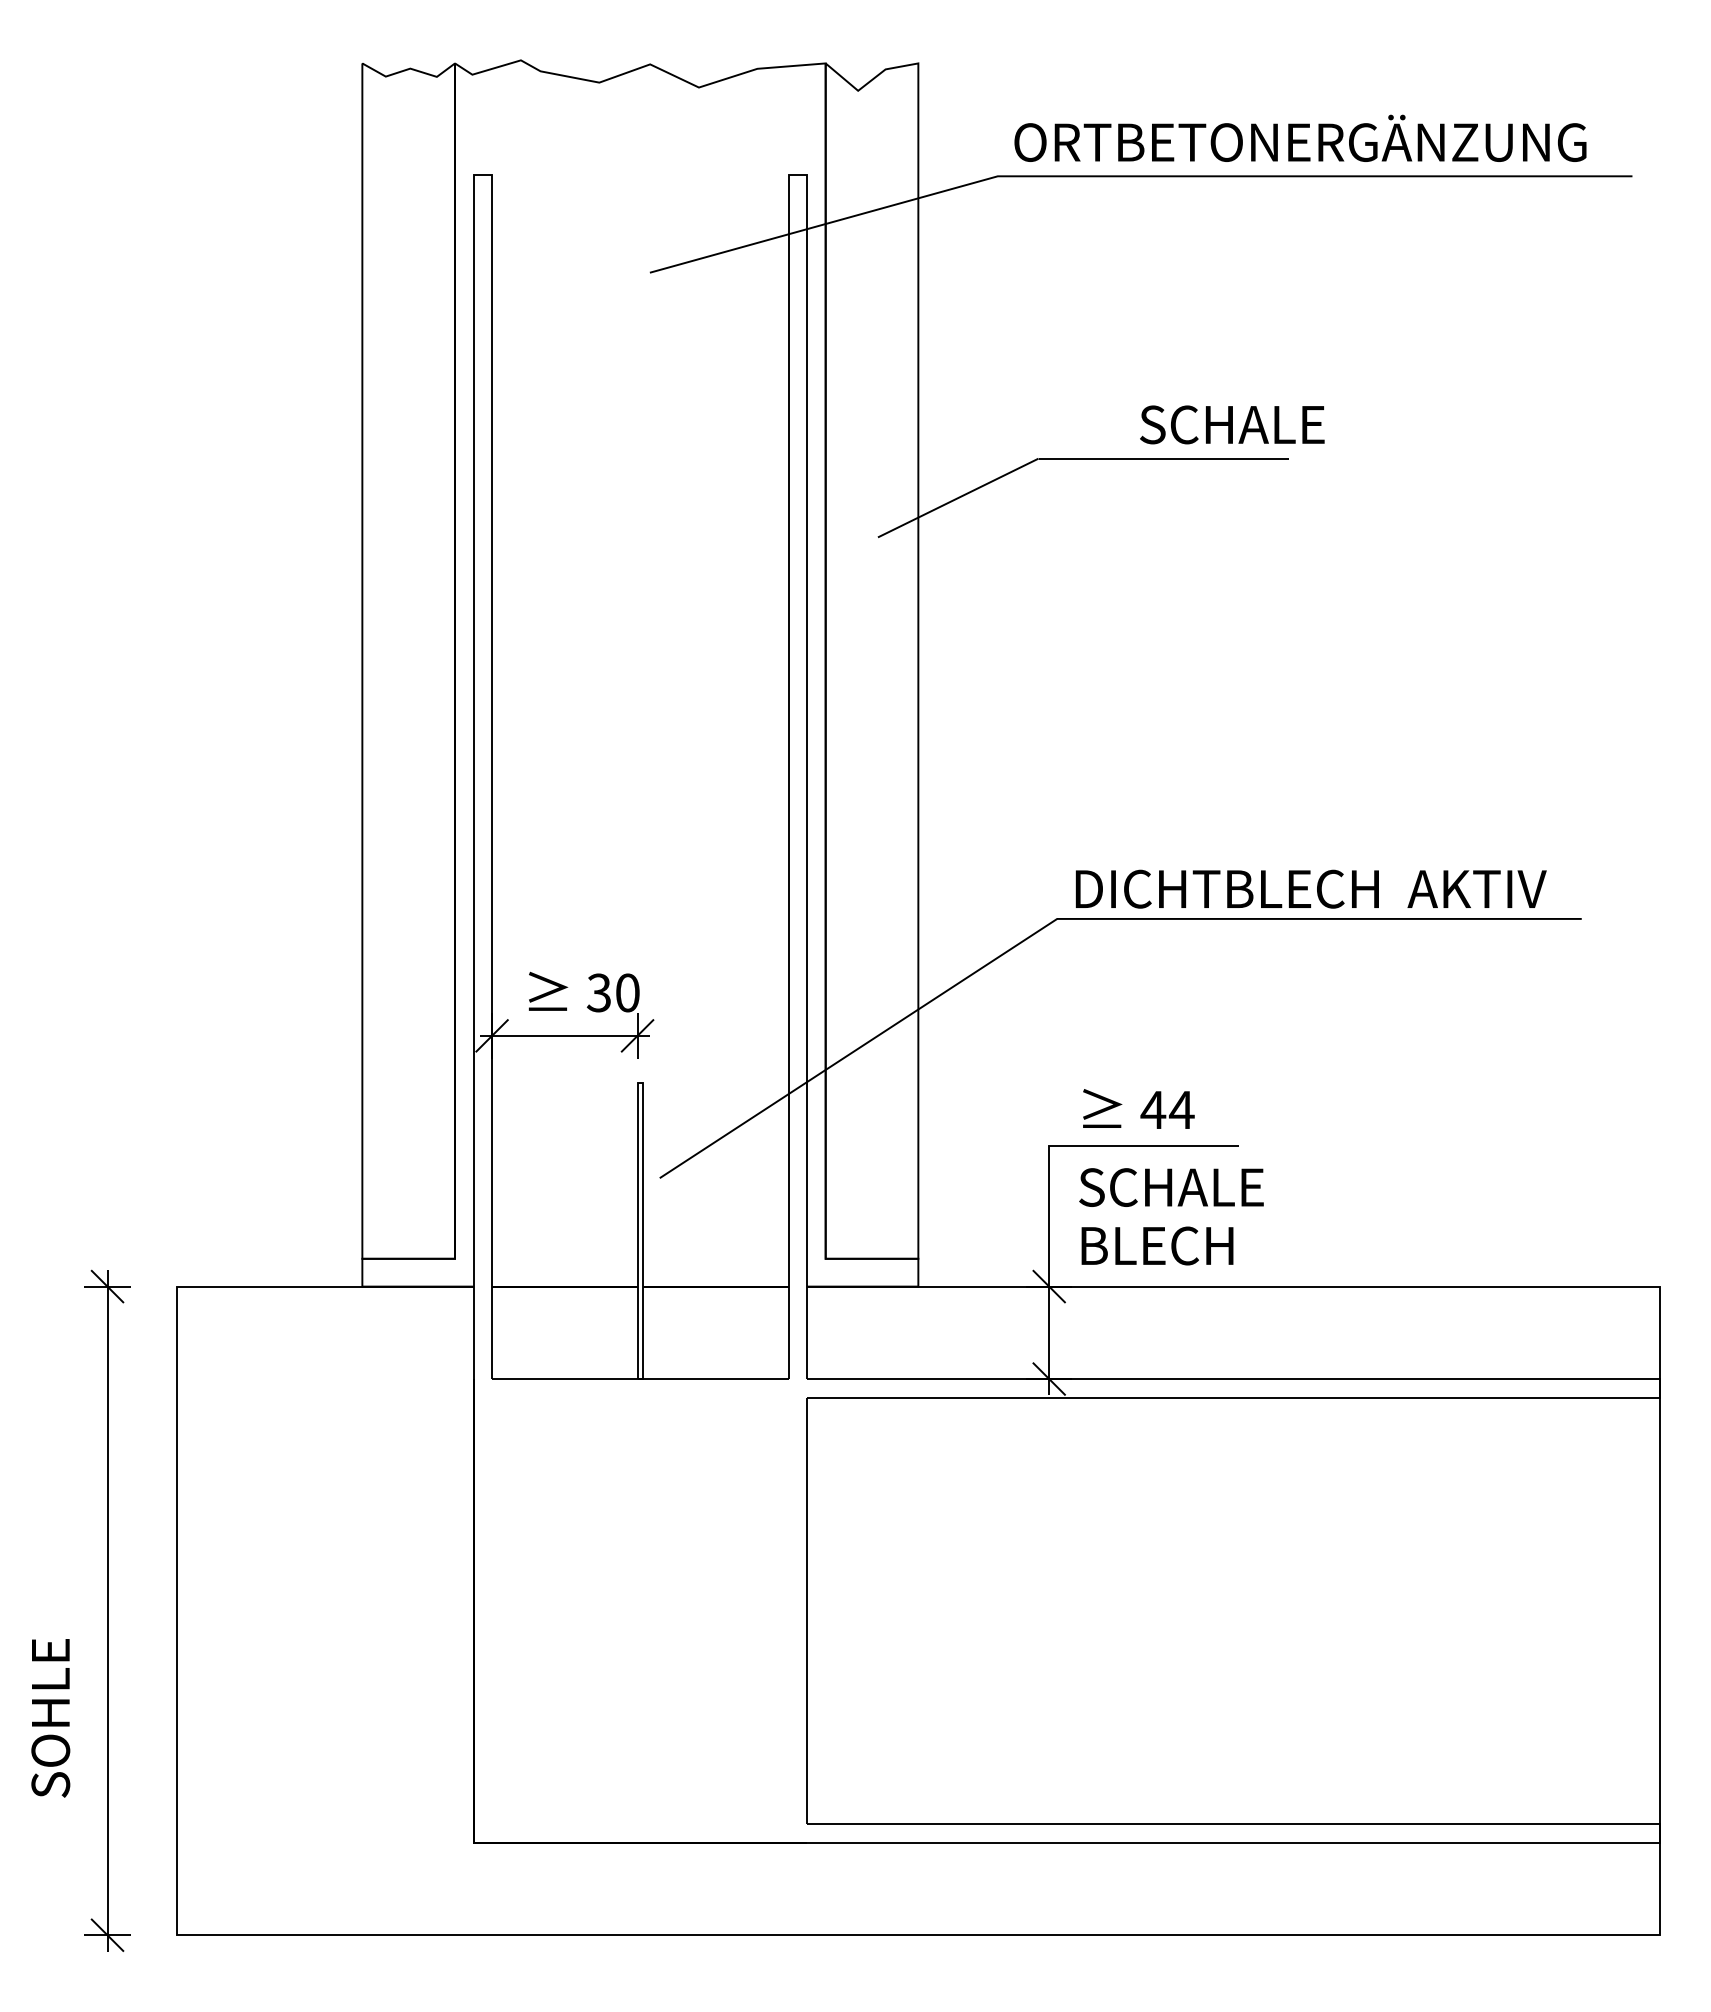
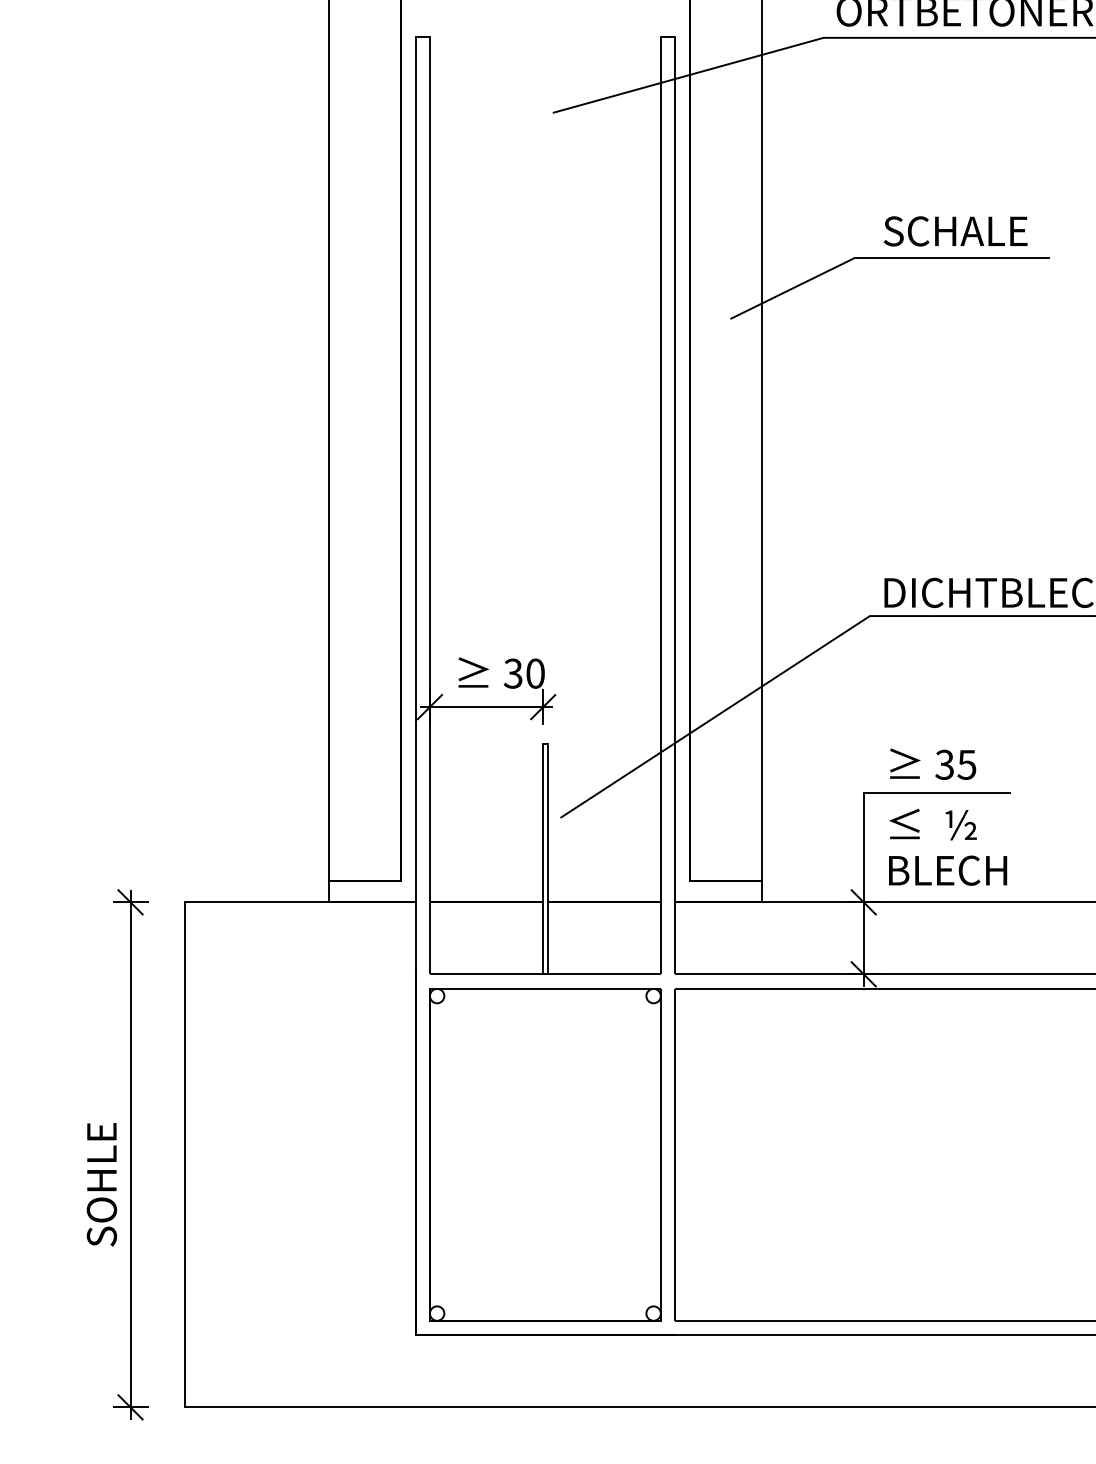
text: (1232, 424) -> (955, 231), moved
text: (1167, 1109) -> (955, 764), 44 -> 35
text: (1171, 1186) -> (958, 824), SCHALE -> ≤  ½
part: (640, 1610) -> (545, 1154), added
text: (50, 1718) -> (101, 1184), moved

